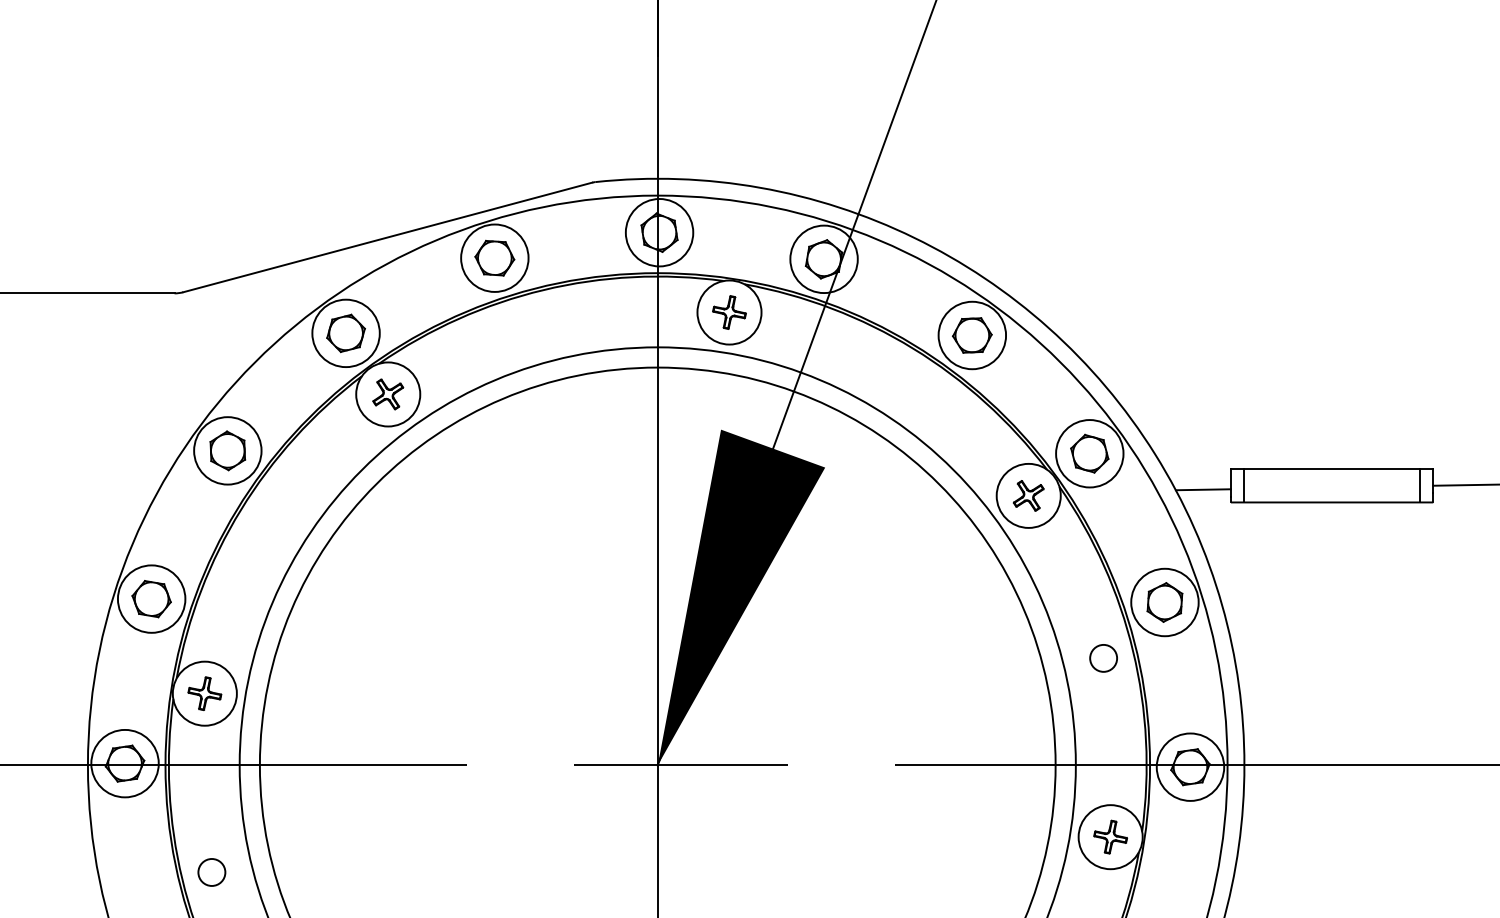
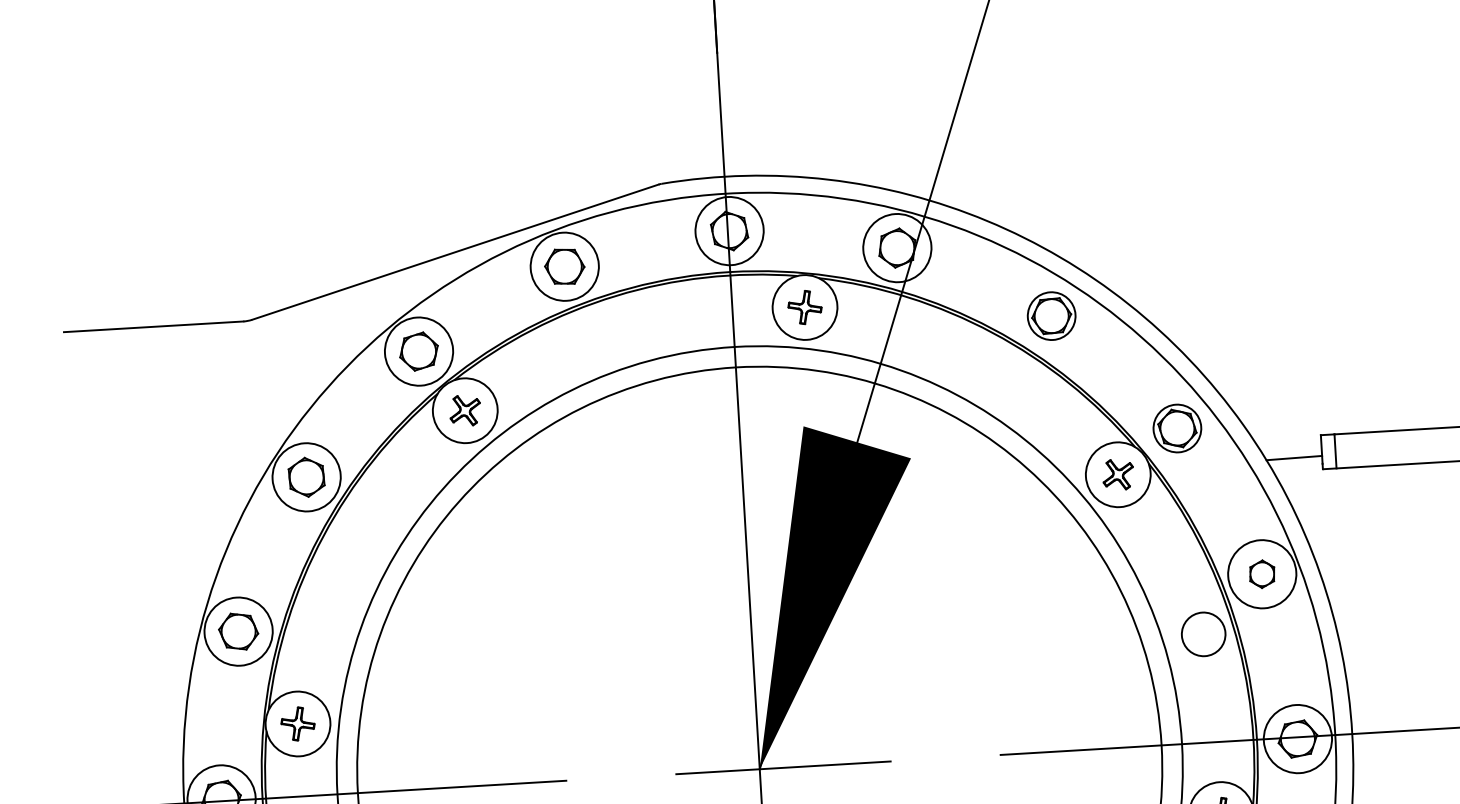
circle: (972, 335) -> (1051, 316), size x0.7
circle: (1089, 453) -> (1177, 428), size x0.7
part: (1164, 602) -> (1261, 574), size x0.7
circle: (1103, 657) -> (1203, 633), size x1.6

